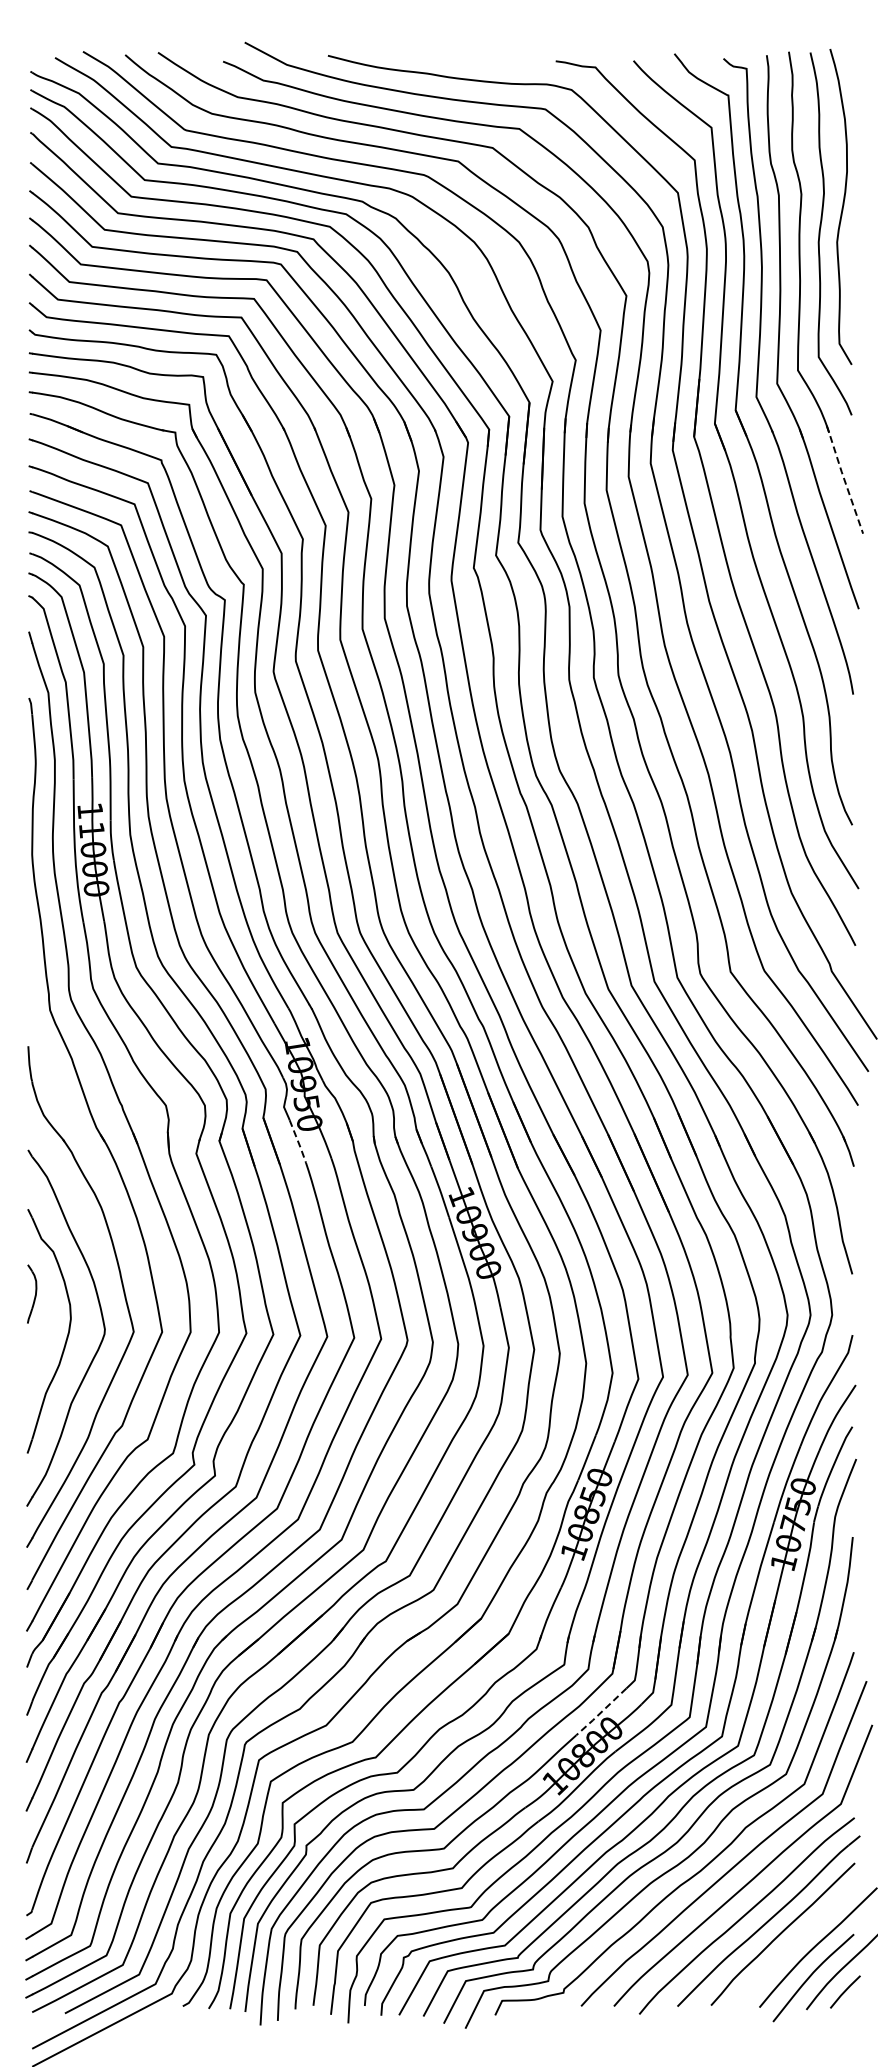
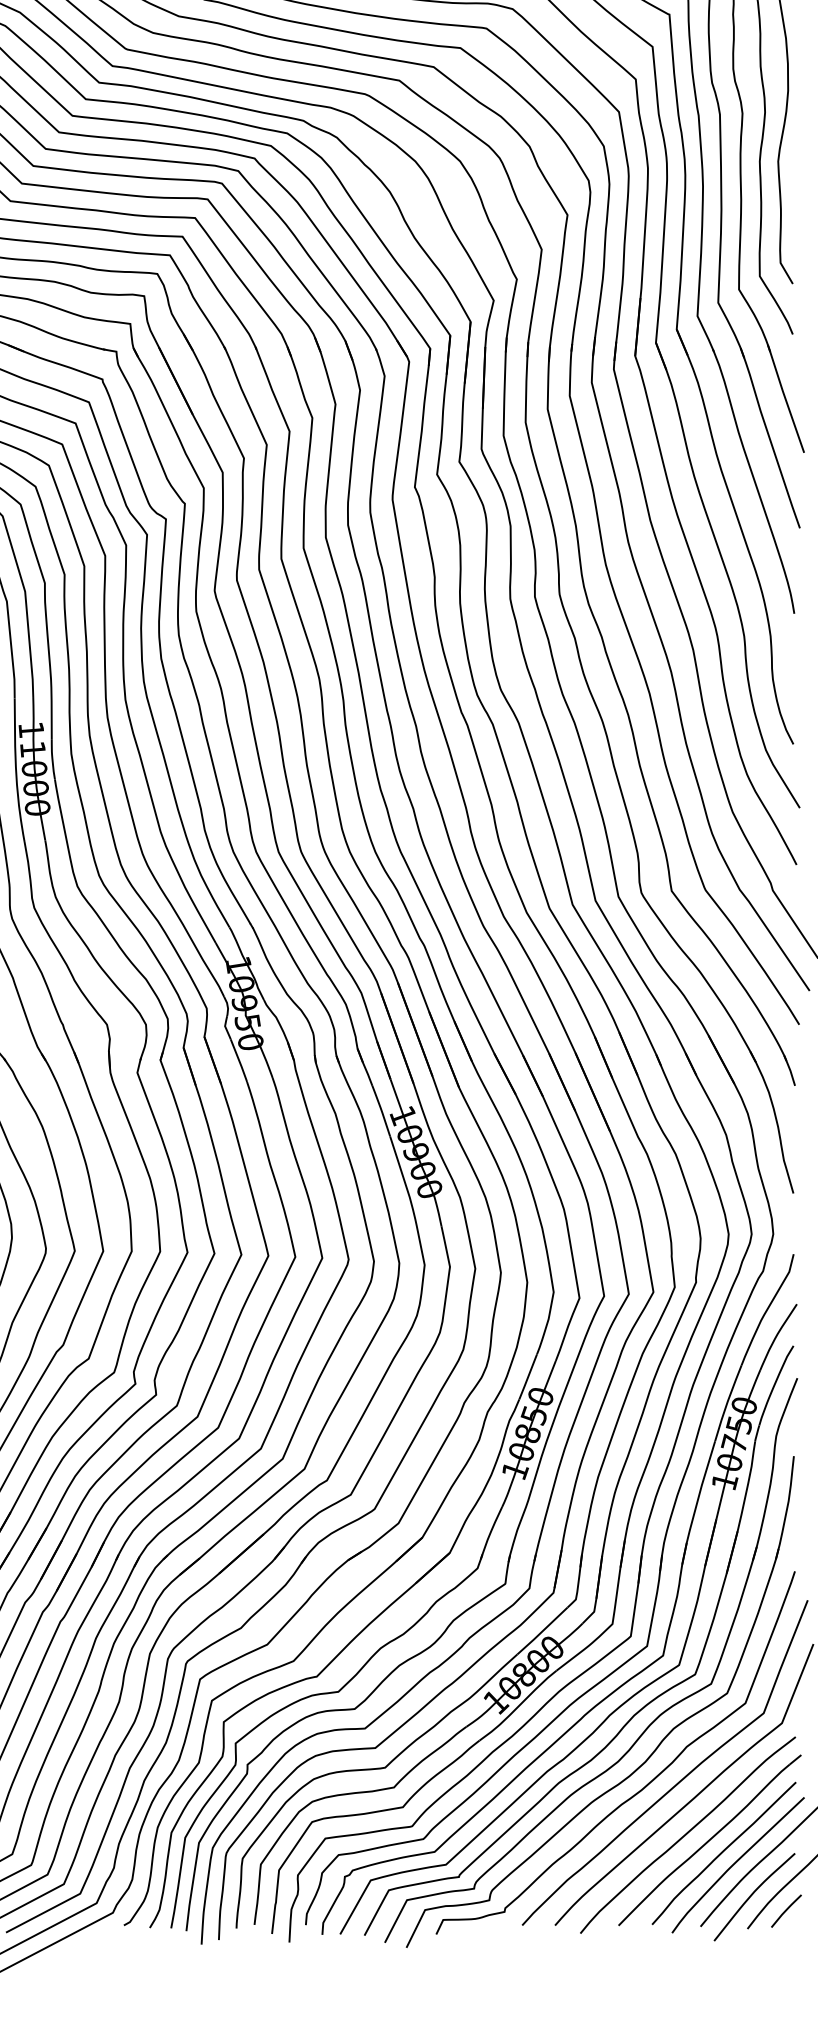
line: (844, 478) -> (785, 397), dashed -> solid
line: (298, 1143) -> (239, 1062), dashed -> solid
line: (600, 1712) -> (541, 1631), dashed -> solid
curve: (794, 1944) -> (735, 1863), added

